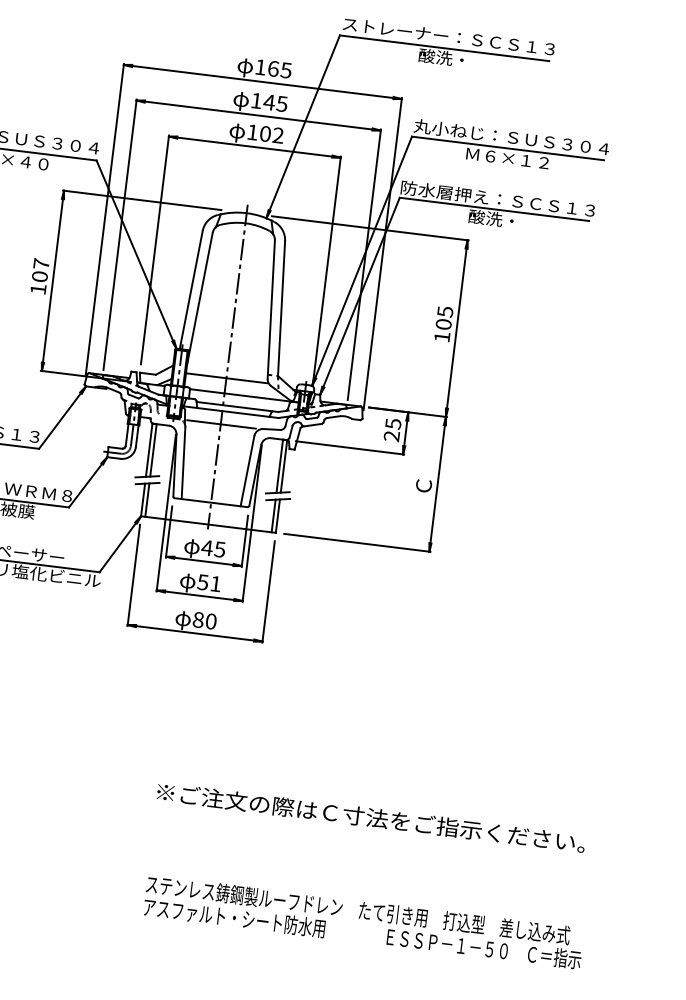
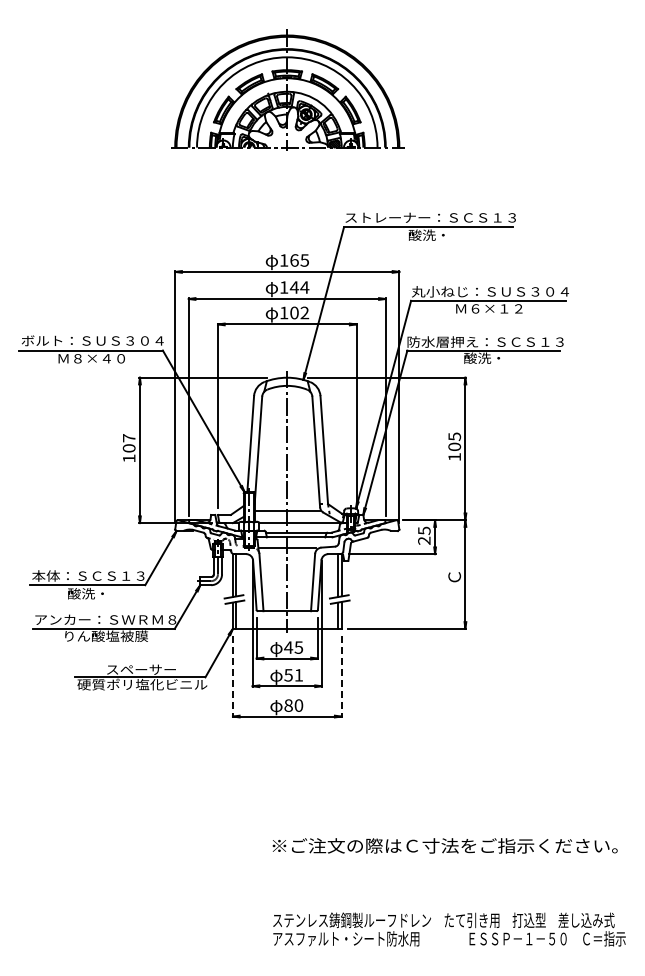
text: (281, 103) -> (304, 287), 145 -> 144
line: (133, 575) -> (232, 676), solid -> dashed
line: (268, 591) -> (341, 676), solid -> dashed

